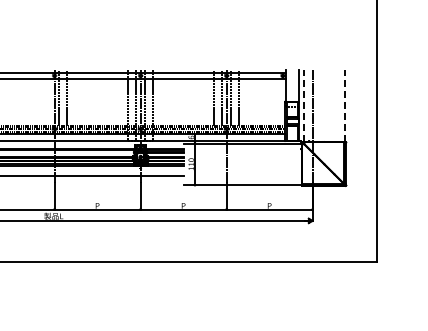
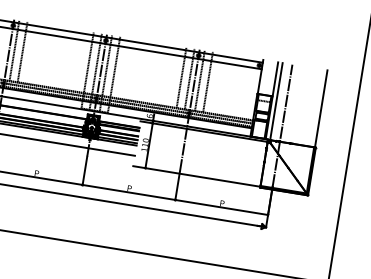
line: (303, 105) -> (276, 101), dashed -> solid
line: (345, 105) -> (321, 108), dashed -> solid

